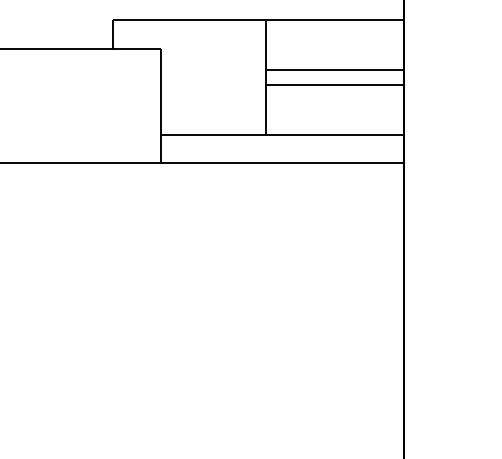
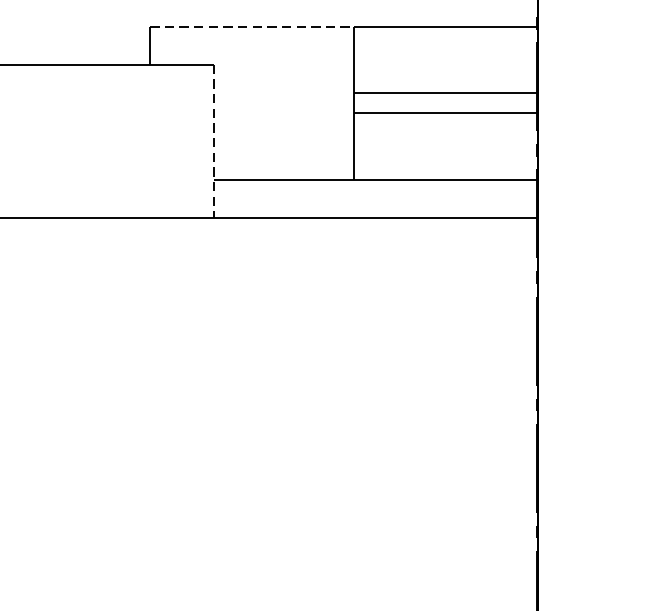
line: (189, 20) -> (252, 27), solid -> dashed
line: (160, 106) -> (213, 141), solid -> dashed

